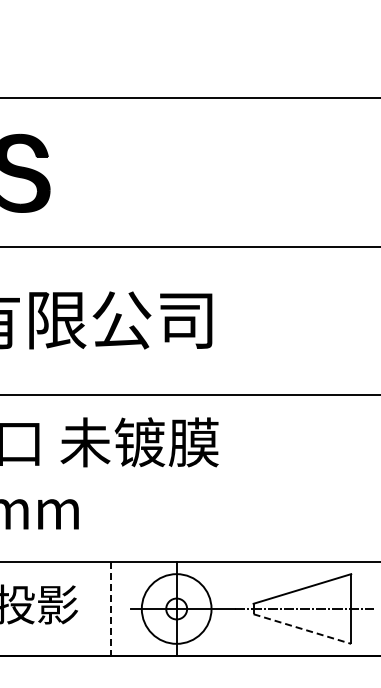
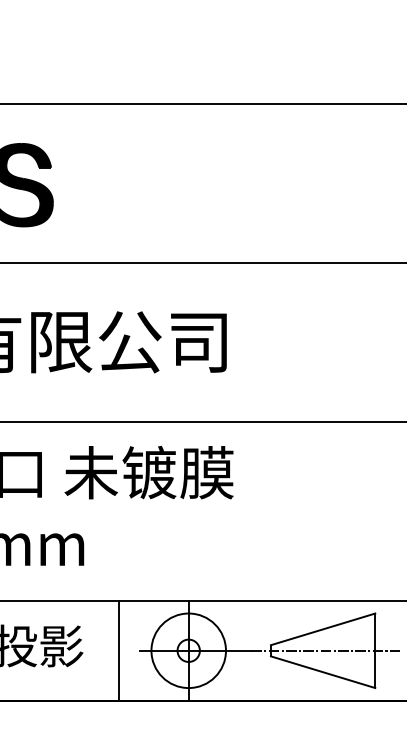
line: (111, 609) -> (119, 651), dashed -> solid
line: (302, 629) -> (323, 672), dashed -> solid

